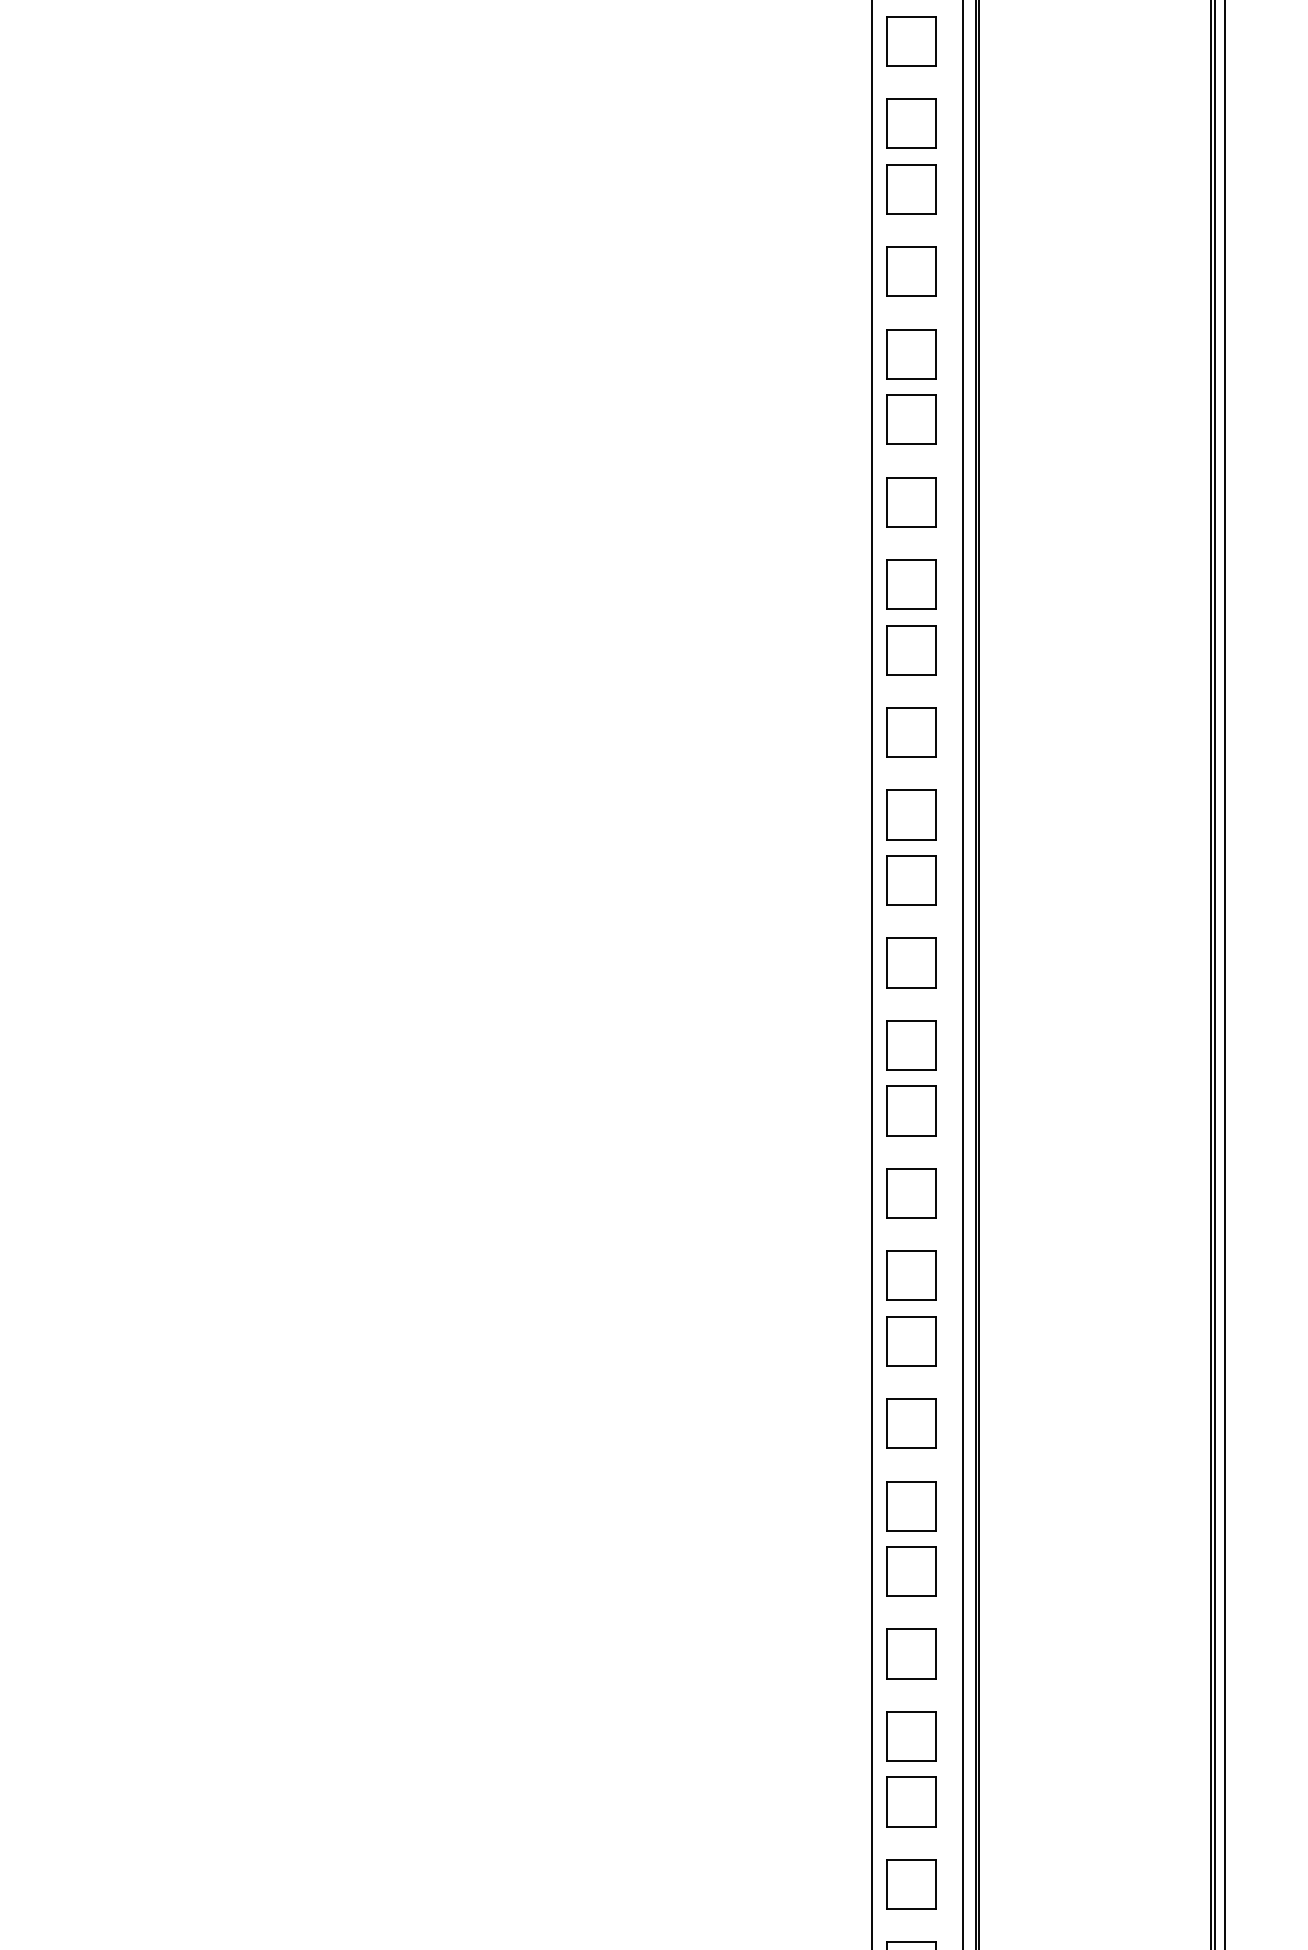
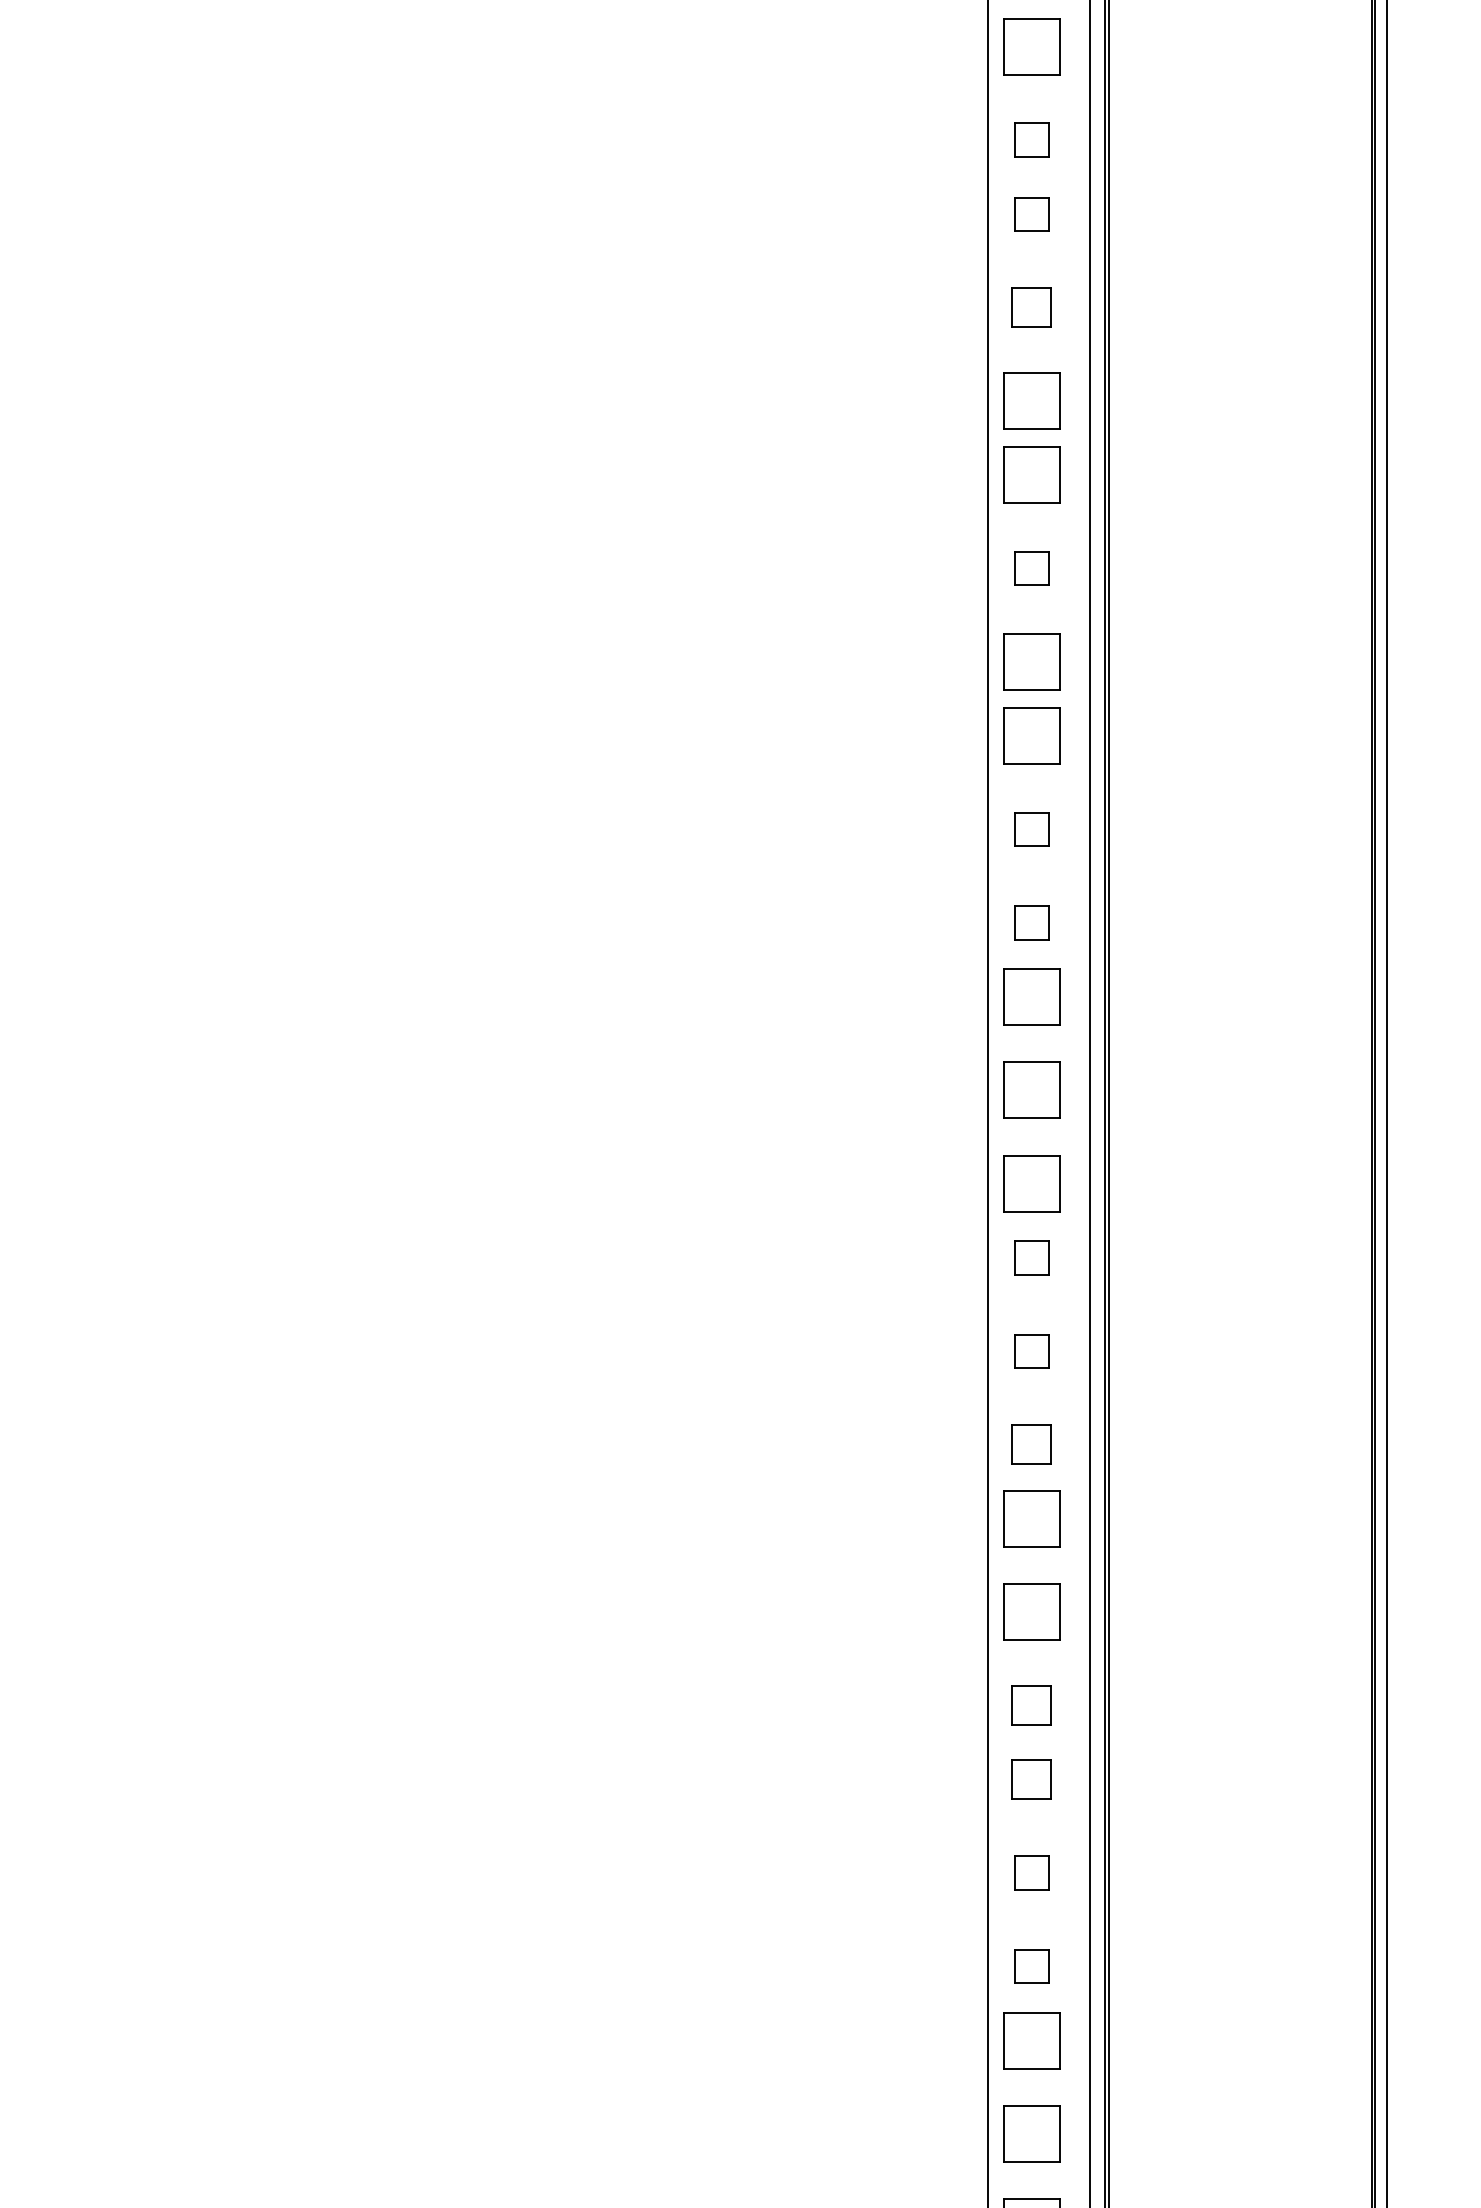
part: (911, 123) -> (1032, 139), size x0.6
part: (911, 189) -> (1032, 214), size x0.6
part: (911, 271) -> (1032, 307), size x0.7
part: (911, 502) -> (1032, 568), size x0.6
part: (911, 732) -> (1032, 829), size x0.6
part: (911, 814) -> (1032, 922), size x0.6
part: (911, 1110) -> (1032, 1257), size x0.6
part: (911, 1193) -> (1032, 1351), size x0.6
part: (911, 1275) -> (1032, 1444), size x0.7
part: (911, 1506) -> (1032, 1705), size x0.7
part: (911, 1571) -> (1032, 1779), size x0.7
part: (911, 1653) -> (1032, 1872), size x0.6
part: (911, 1736) -> (1032, 1966), size x0.6

